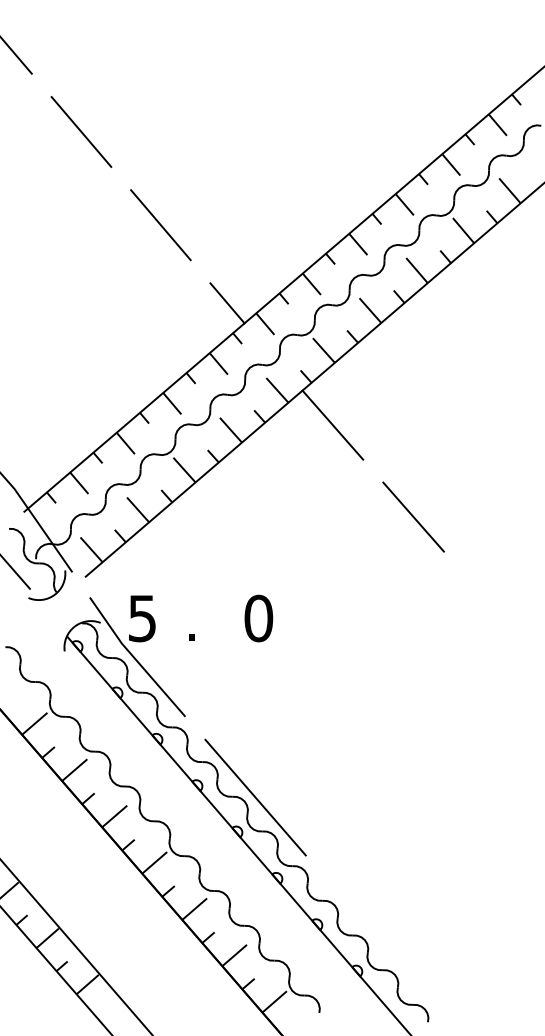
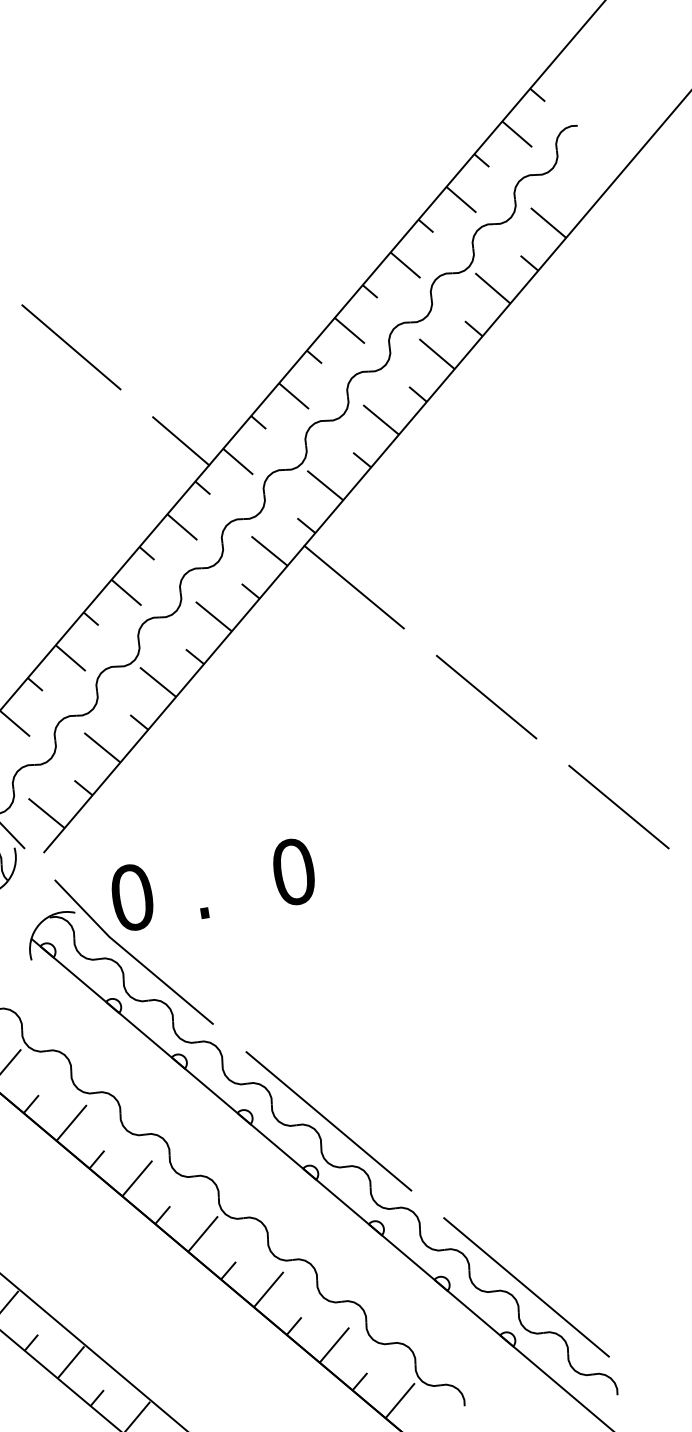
line: (494, 608) -> (618, 806), added
text: (142, 618) -> (132, 897), 5 -> 0
line: (375, 936) -> (525, 1287), added

